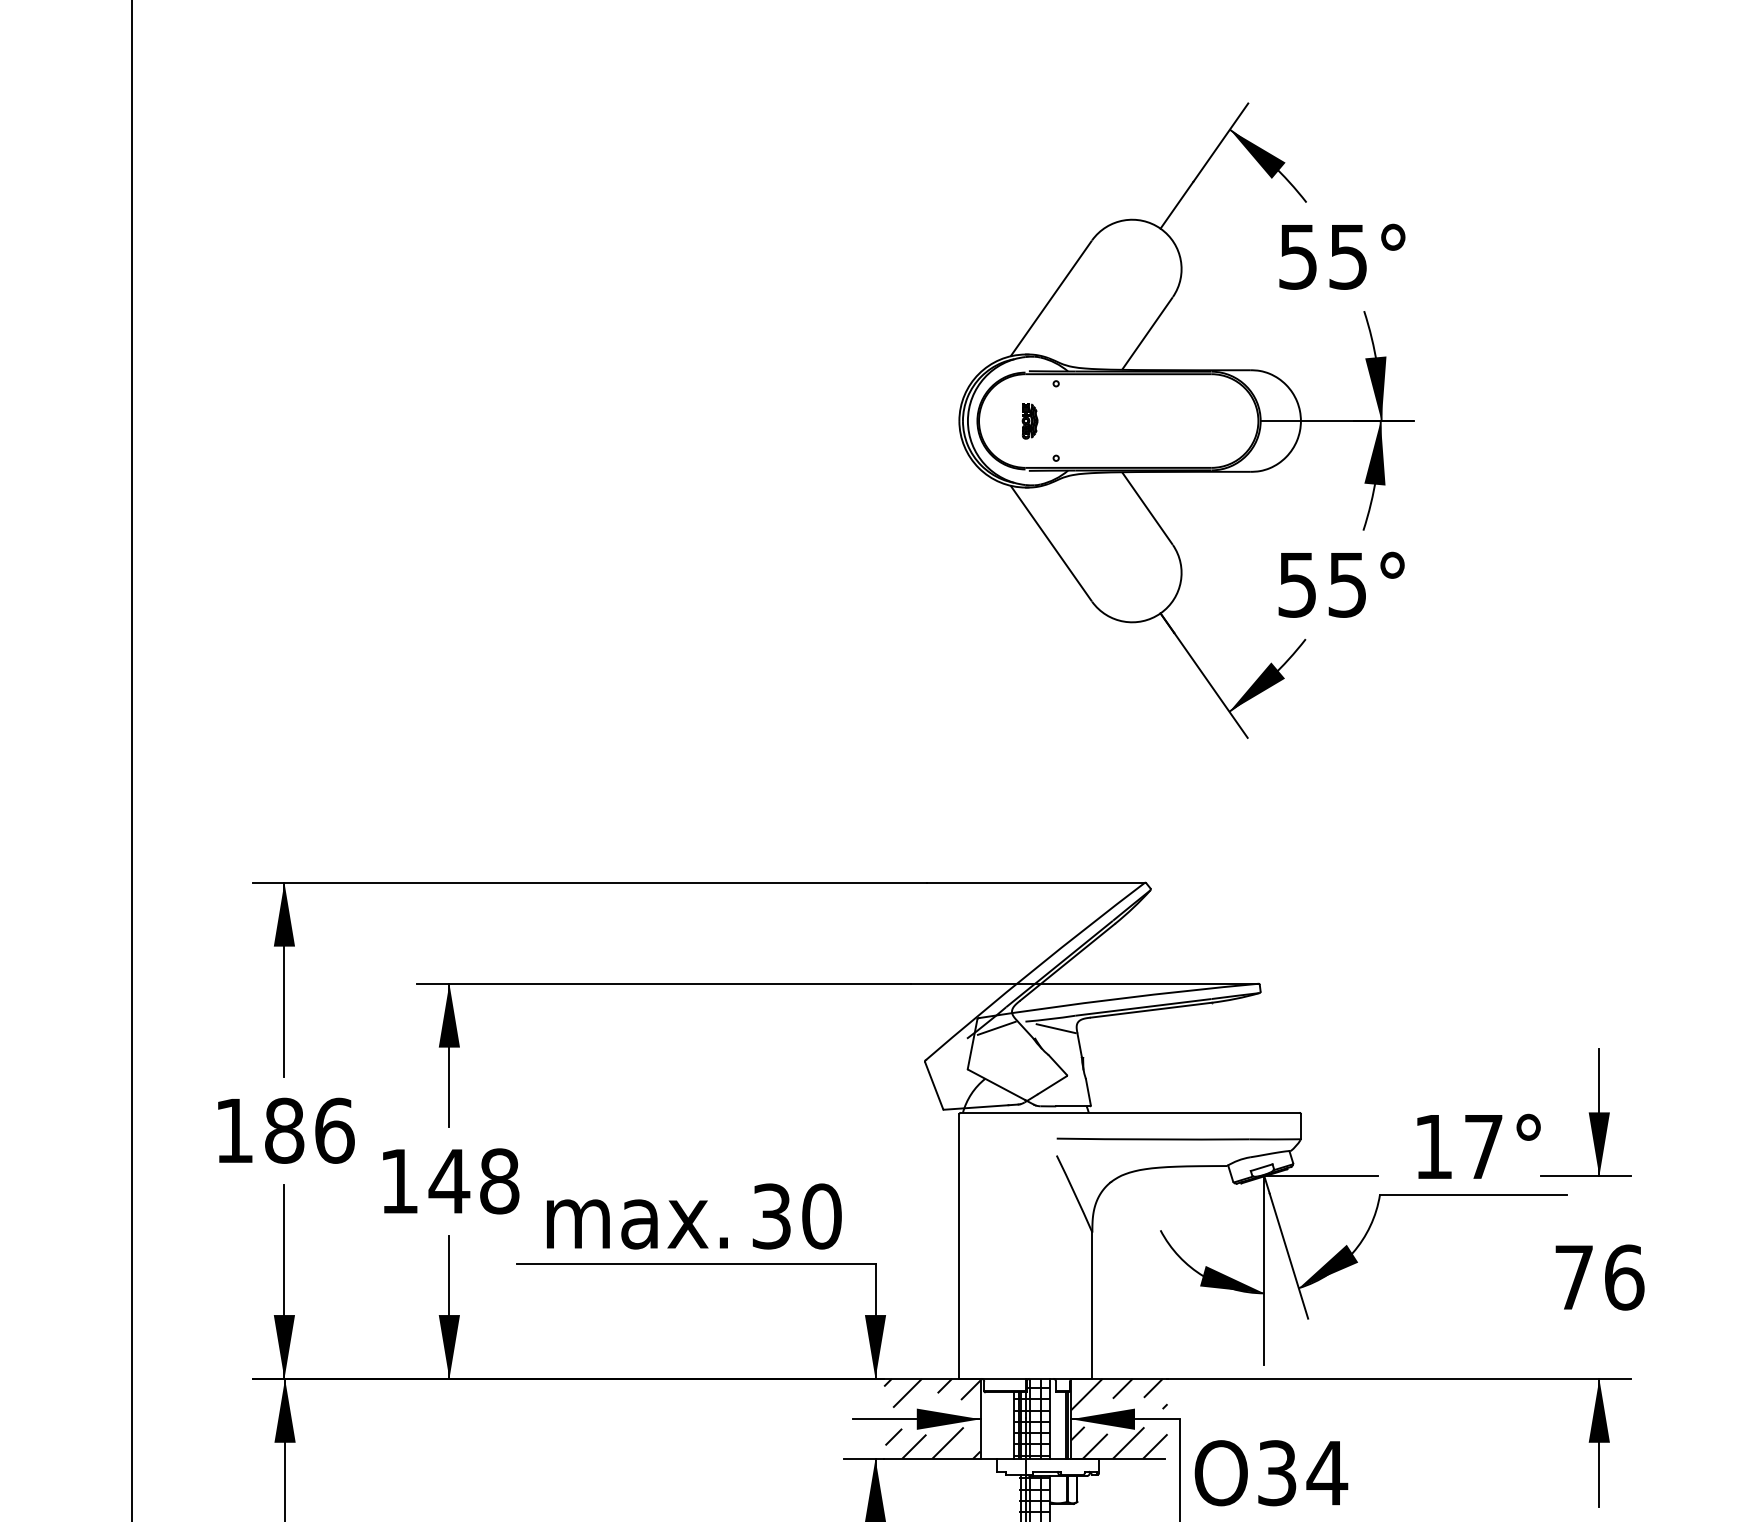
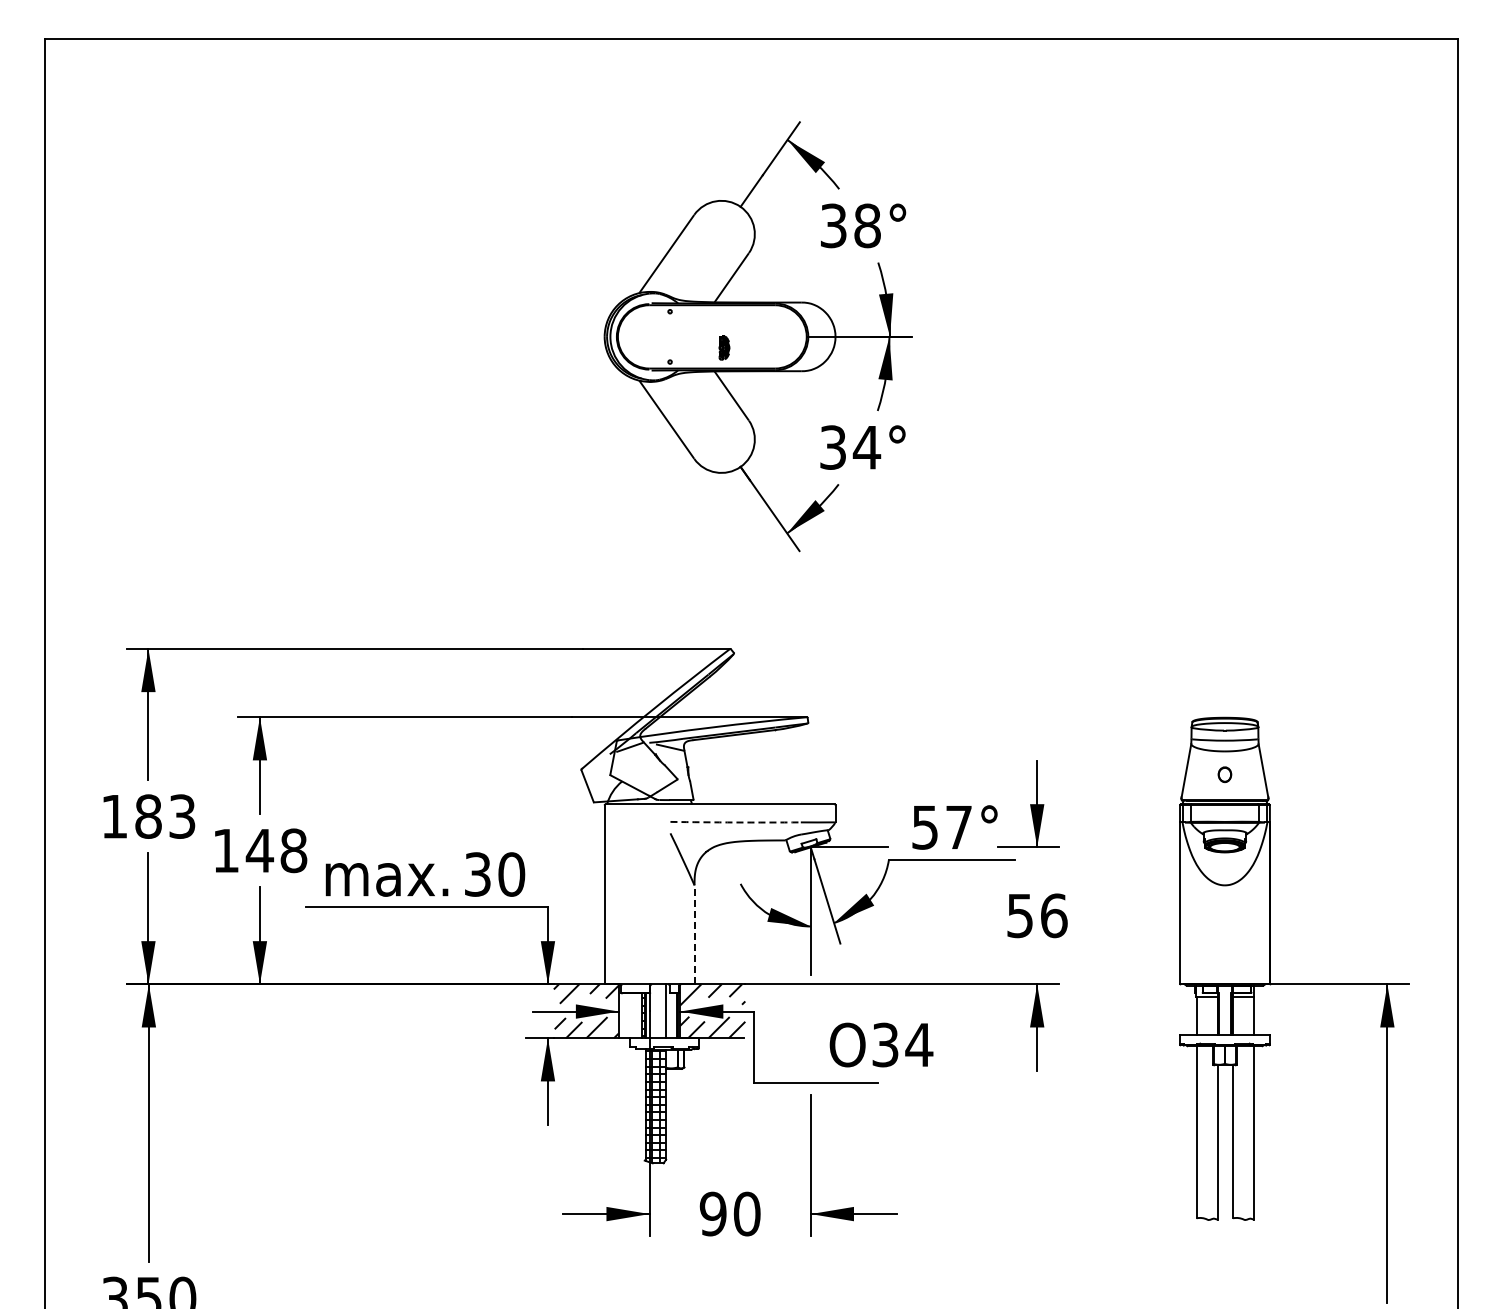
text: (1323, 256) -> (850, 225), 55° -> 38°
part: (1030, 420) -> (724, 347), moved
text: (1323, 584) -> (850, 447), 55° -> 34°
text: (334, 1130) -> (182, 816), 186 -> 183
arc: (1152, 1139) -> (735, 822), solid -> dashed
text: (1432, 1146) -> (924, 827), 17° -> 57°
text: (1573, 1278) -> (1019, 916), 76 -> 56
line: (1092, 1305) -> (694, 934), solid -> dashed
hatch: (1036, 1419) -> (656, 1011), removed
text: (1271, 1472) -> (881, 1044), moved

